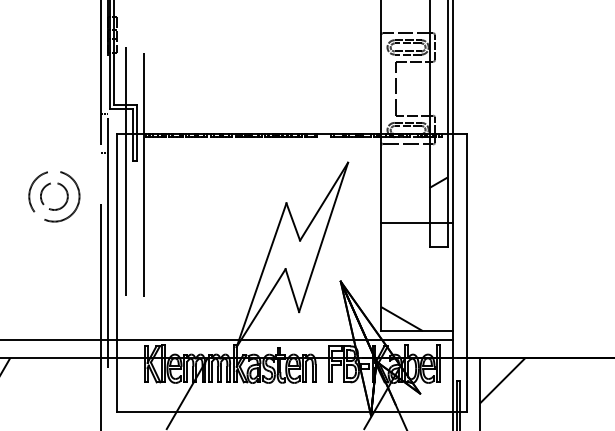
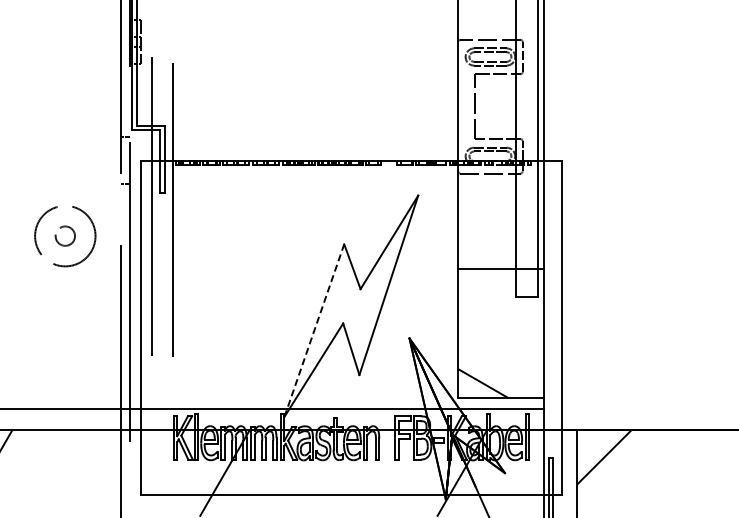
hatch: (438, 182) -> (526, 219), removed
circle: (54, 195) -> (65, 235), size x0.6
line: (261, 274) -> (314, 330), solid -> dashed

